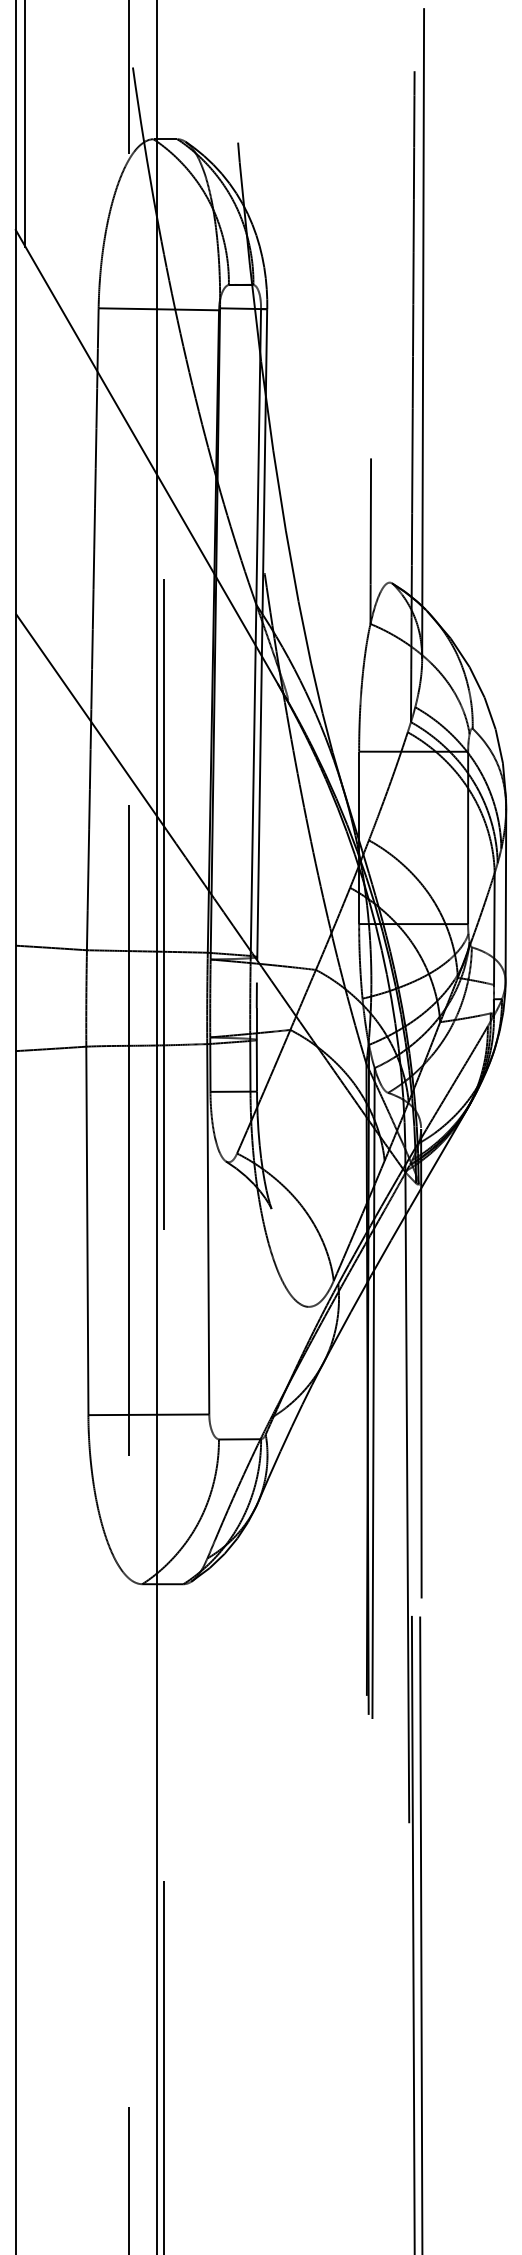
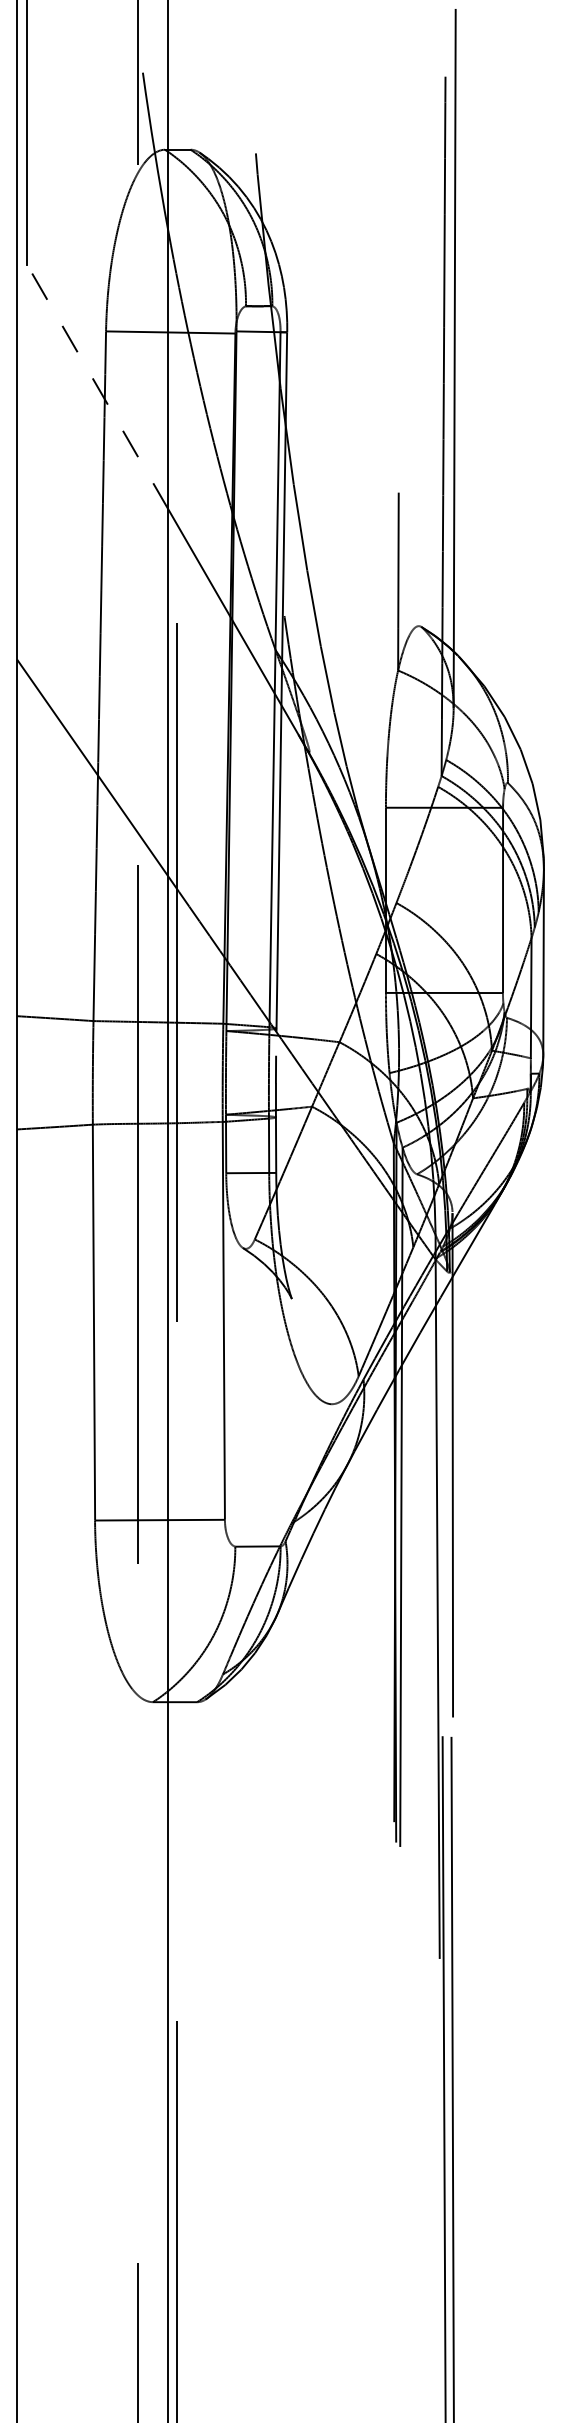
line: (86, 351) -> (92, 377), solid -> dashed

